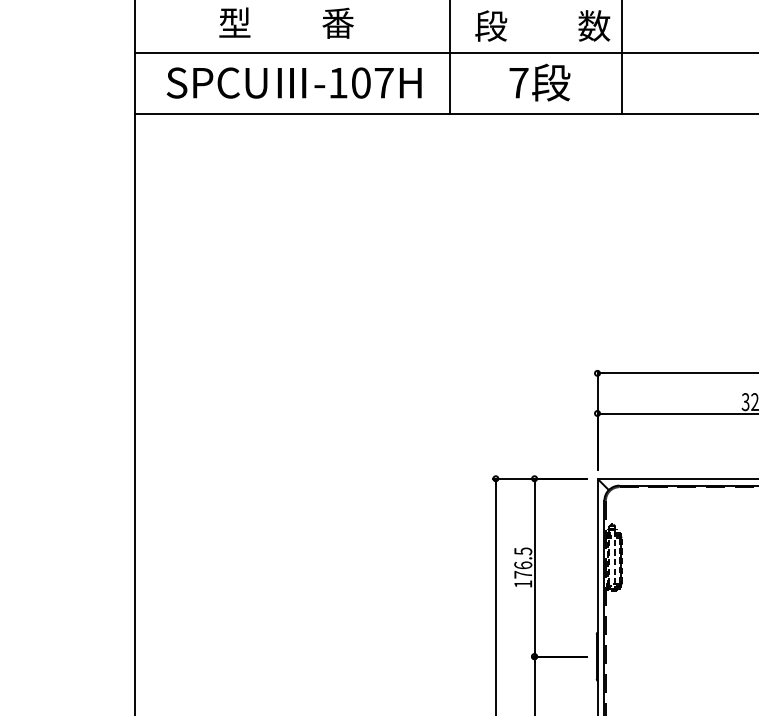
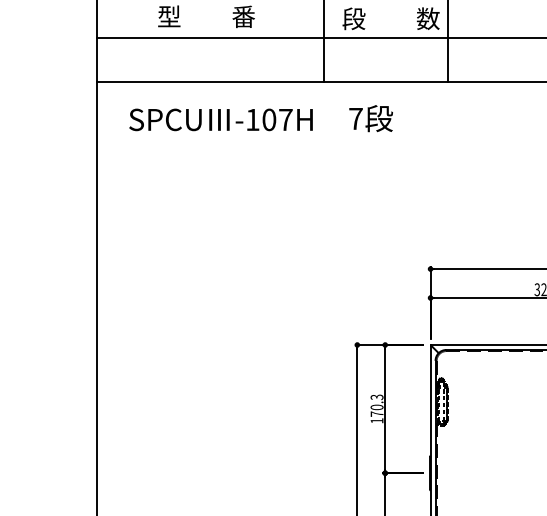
text: (293, 82) -> (220, 119), moved
text: (539, 82) -> (370, 118), moved
text: (522, 558) -> (376, 402), 176.5 -> 170.3

